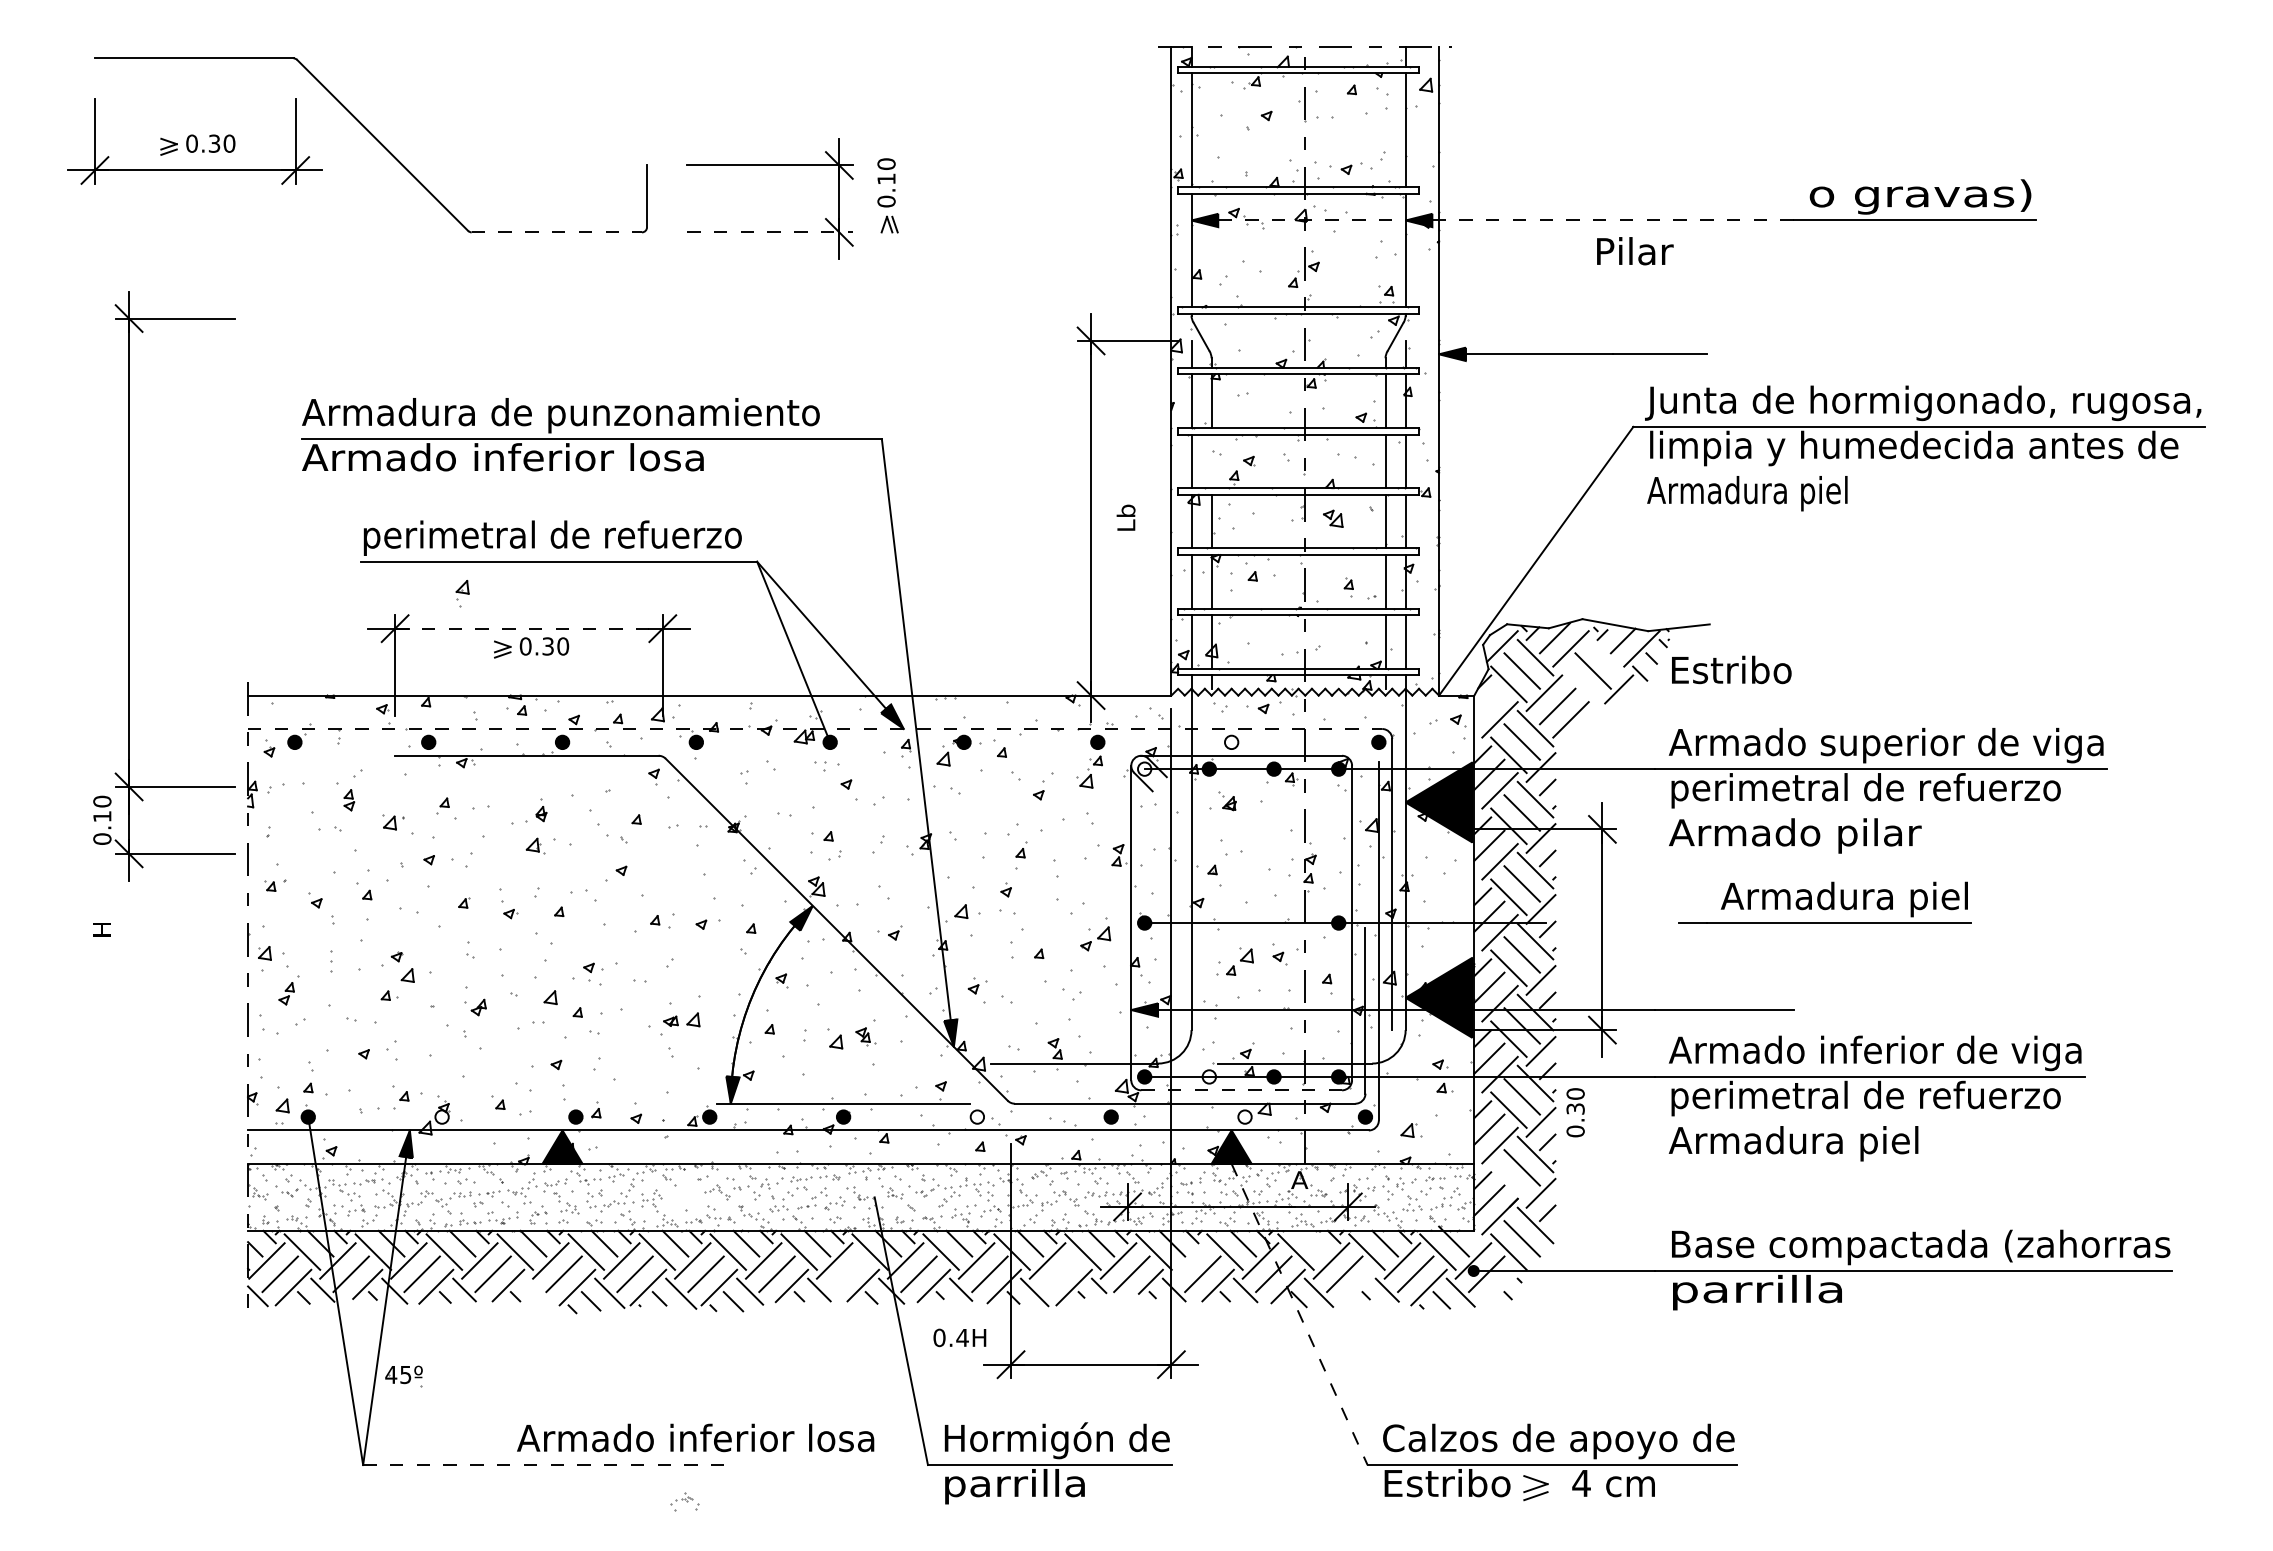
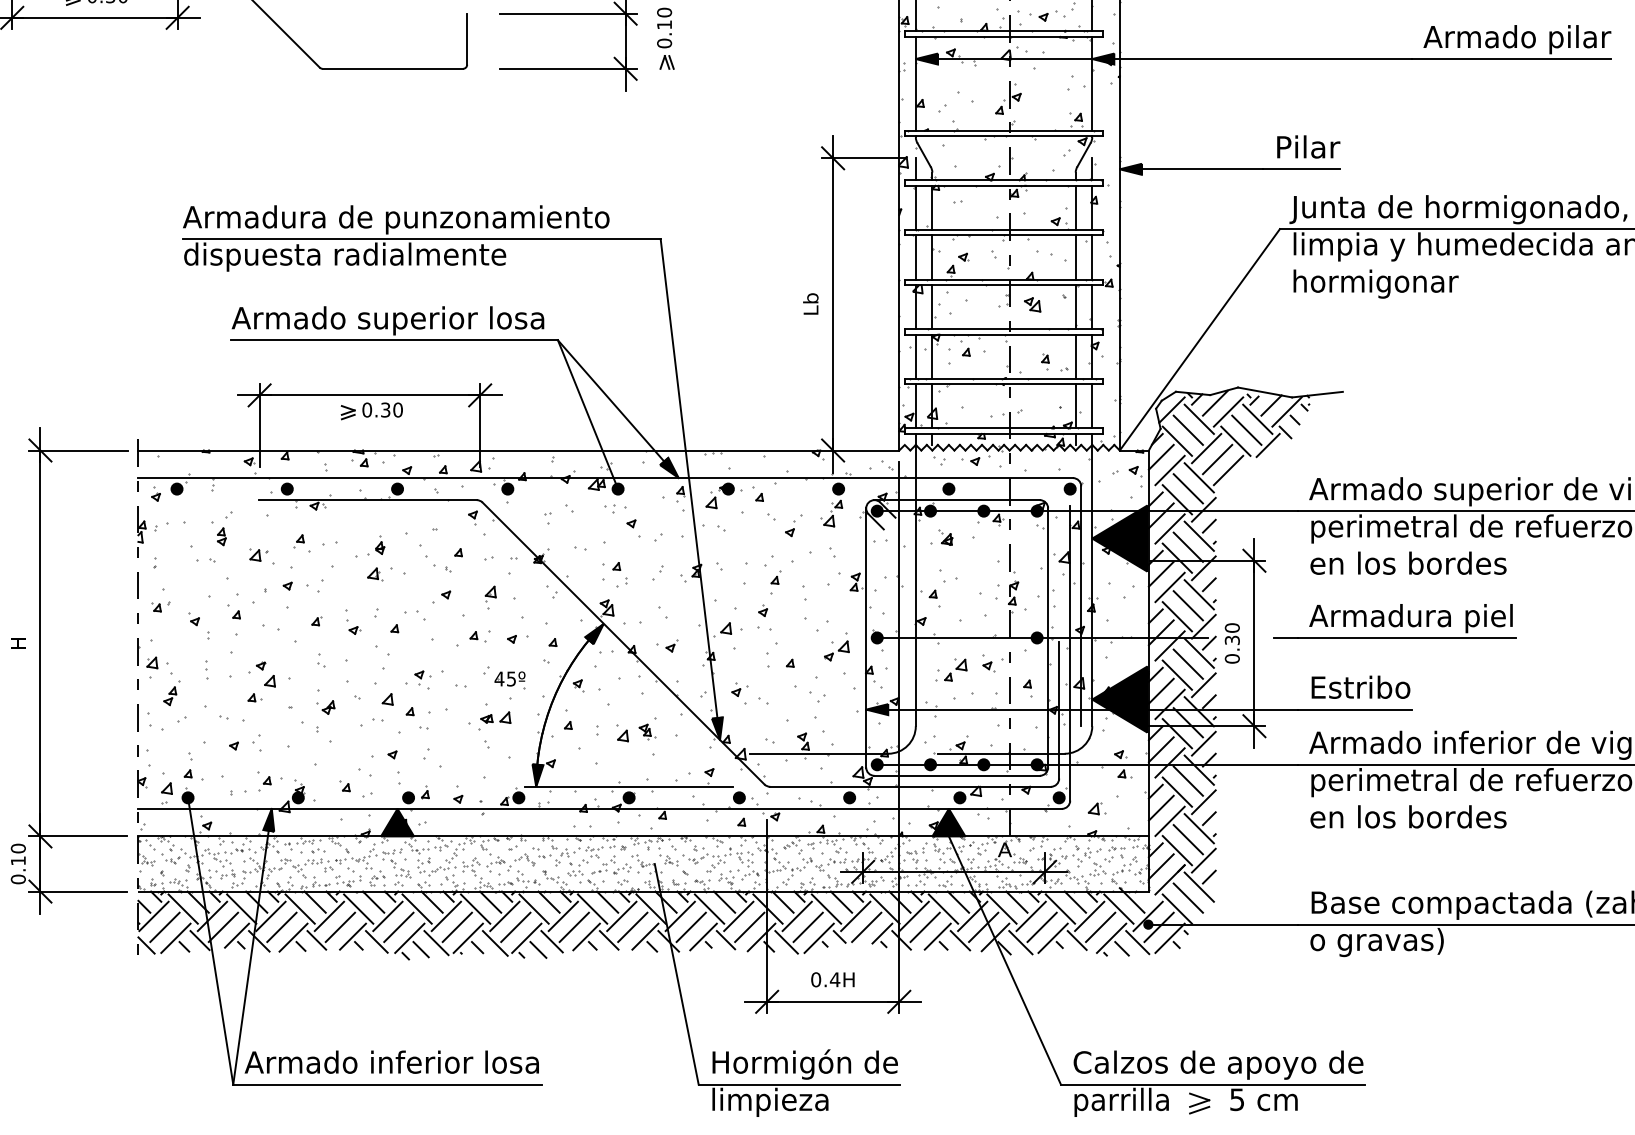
text: (1921, 196) -> (1517, 39), o gravas) -> Armado pilar
line: (1493, 220) -> (1164, 59), dashed -> solid
line: (557, 232) -> (393, 68), dashed -> solid
line: (769, 232) -> (568, 68), dashed -> solid
text: (1635, 251) -> (1308, 147), moved
text: (502, 460) -> (348, 256), Armado inferior losa -> dispuesta radialmente
line: (1211, 461) -> (932, 257), added
text: (1748, 493) -> (1374, 284), Armadura piel -> hormigonar
text: (1125, 517) -> (810, 303), moved
text: (551, 537) -> (388, 320), perimetral de refuerzo -> Armado superior losa
part: (129, 586) -> (40, 671), moved
part: (462, 593) -> (490, 597), moved
line: (528, 628) -> (369, 395), dashed -> solid
line: (1606, 657) -> (1257, 419), added
text: (1731, 669) -> (1360, 686), moved
line: (1579, 684) -> (1235, 441), added
line: (1489, 703) -> (1161, 457), added
line: (815, 729) -> (606, 478), dashed -> solid
fill: (1231, 742) -> (948, 489), added
fill: (1144, 768) -> (877, 510), added
text: (1795, 835) -> (1413, 565), Armado pilar -> en los bordes
part: (1824, 902) -> (1394, 621), moved
fill: (1209, 1076) -> (930, 764), added
line: (1241, 1090) -> (957, 775), dashed -> solid
text: (1575, 1112) -> (1232, 643), moved
fill: (441, 1116) -> (297, 797), added
fill: (977, 1116) -> (739, 797), added
fill: (1244, 1116) -> (959, 797), added
text: (1793, 1143) -> (1411, 819), Armadura piel -> en los bordes
line: (1508, 1180) -> (1177, 850), added
line: (1314, 1243) -> (1017, 902), added
line: (1189, 1260) -> (914, 916), added
line: (847, 1274) -> (632, 927), added
line: (1060, 1274) -> (807, 927), added
line: (1357, 1287) -> (1052, 938), added
line: (1499, 1287) -> (1169, 938), added
line: (537, 1291) -> (376, 941), added
text: (1755, 1292) -> (1380, 942), parrilla -> o gravas)
line: (1299, 1314) -> (1004, 960), dashed -> solid
text: (959, 1337) -> (832, 979), moved
part: (403, 1376) -> (509, 680), moved
text: (695, 1437) -> (391, 1061), moved
line: (550, 1465) -> (387, 1084), dashed -> solid
text: (1581, 1483) -> (1237, 1099), 4 -> 5
text: (1014, 1486) -> (769, 1102), parrilla -> limpieza
text: (1447, 1486) -> (1126, 1102), Estribo -> parrilla
part: (684, 1501) -> (498, 864), moved

